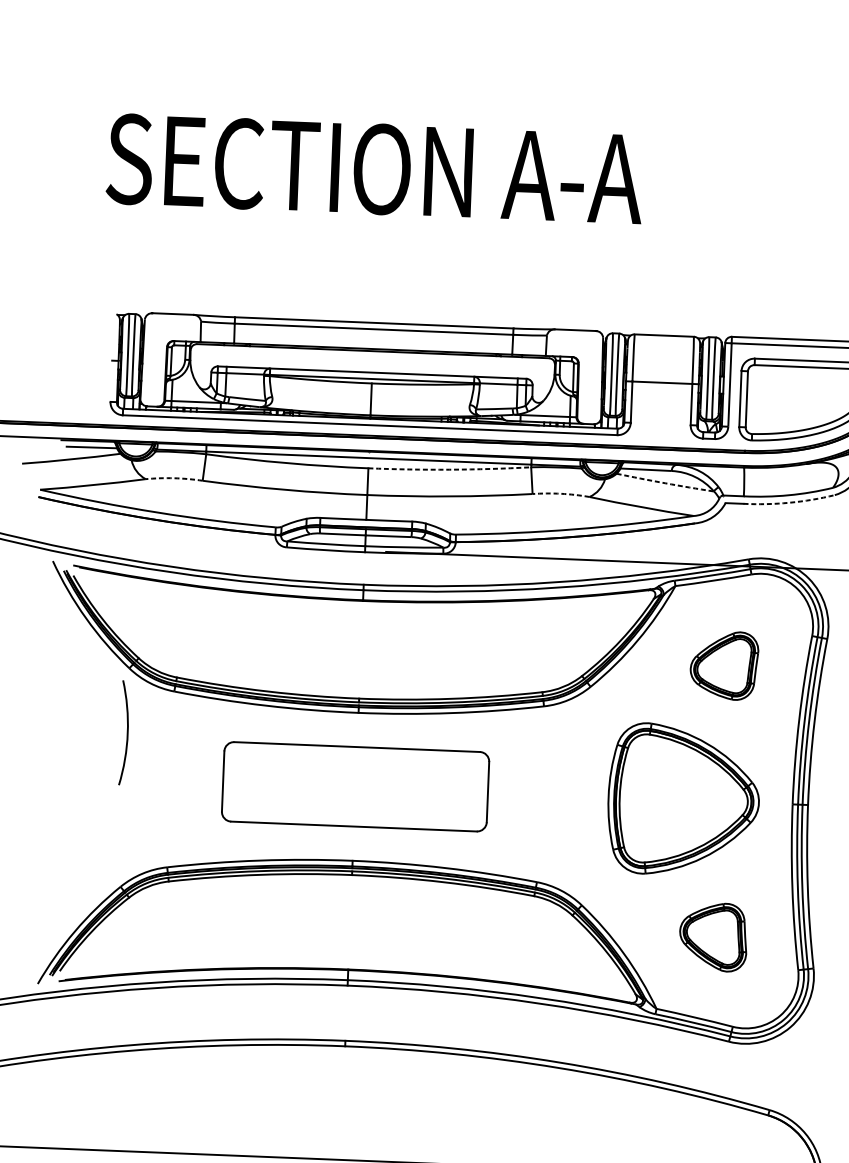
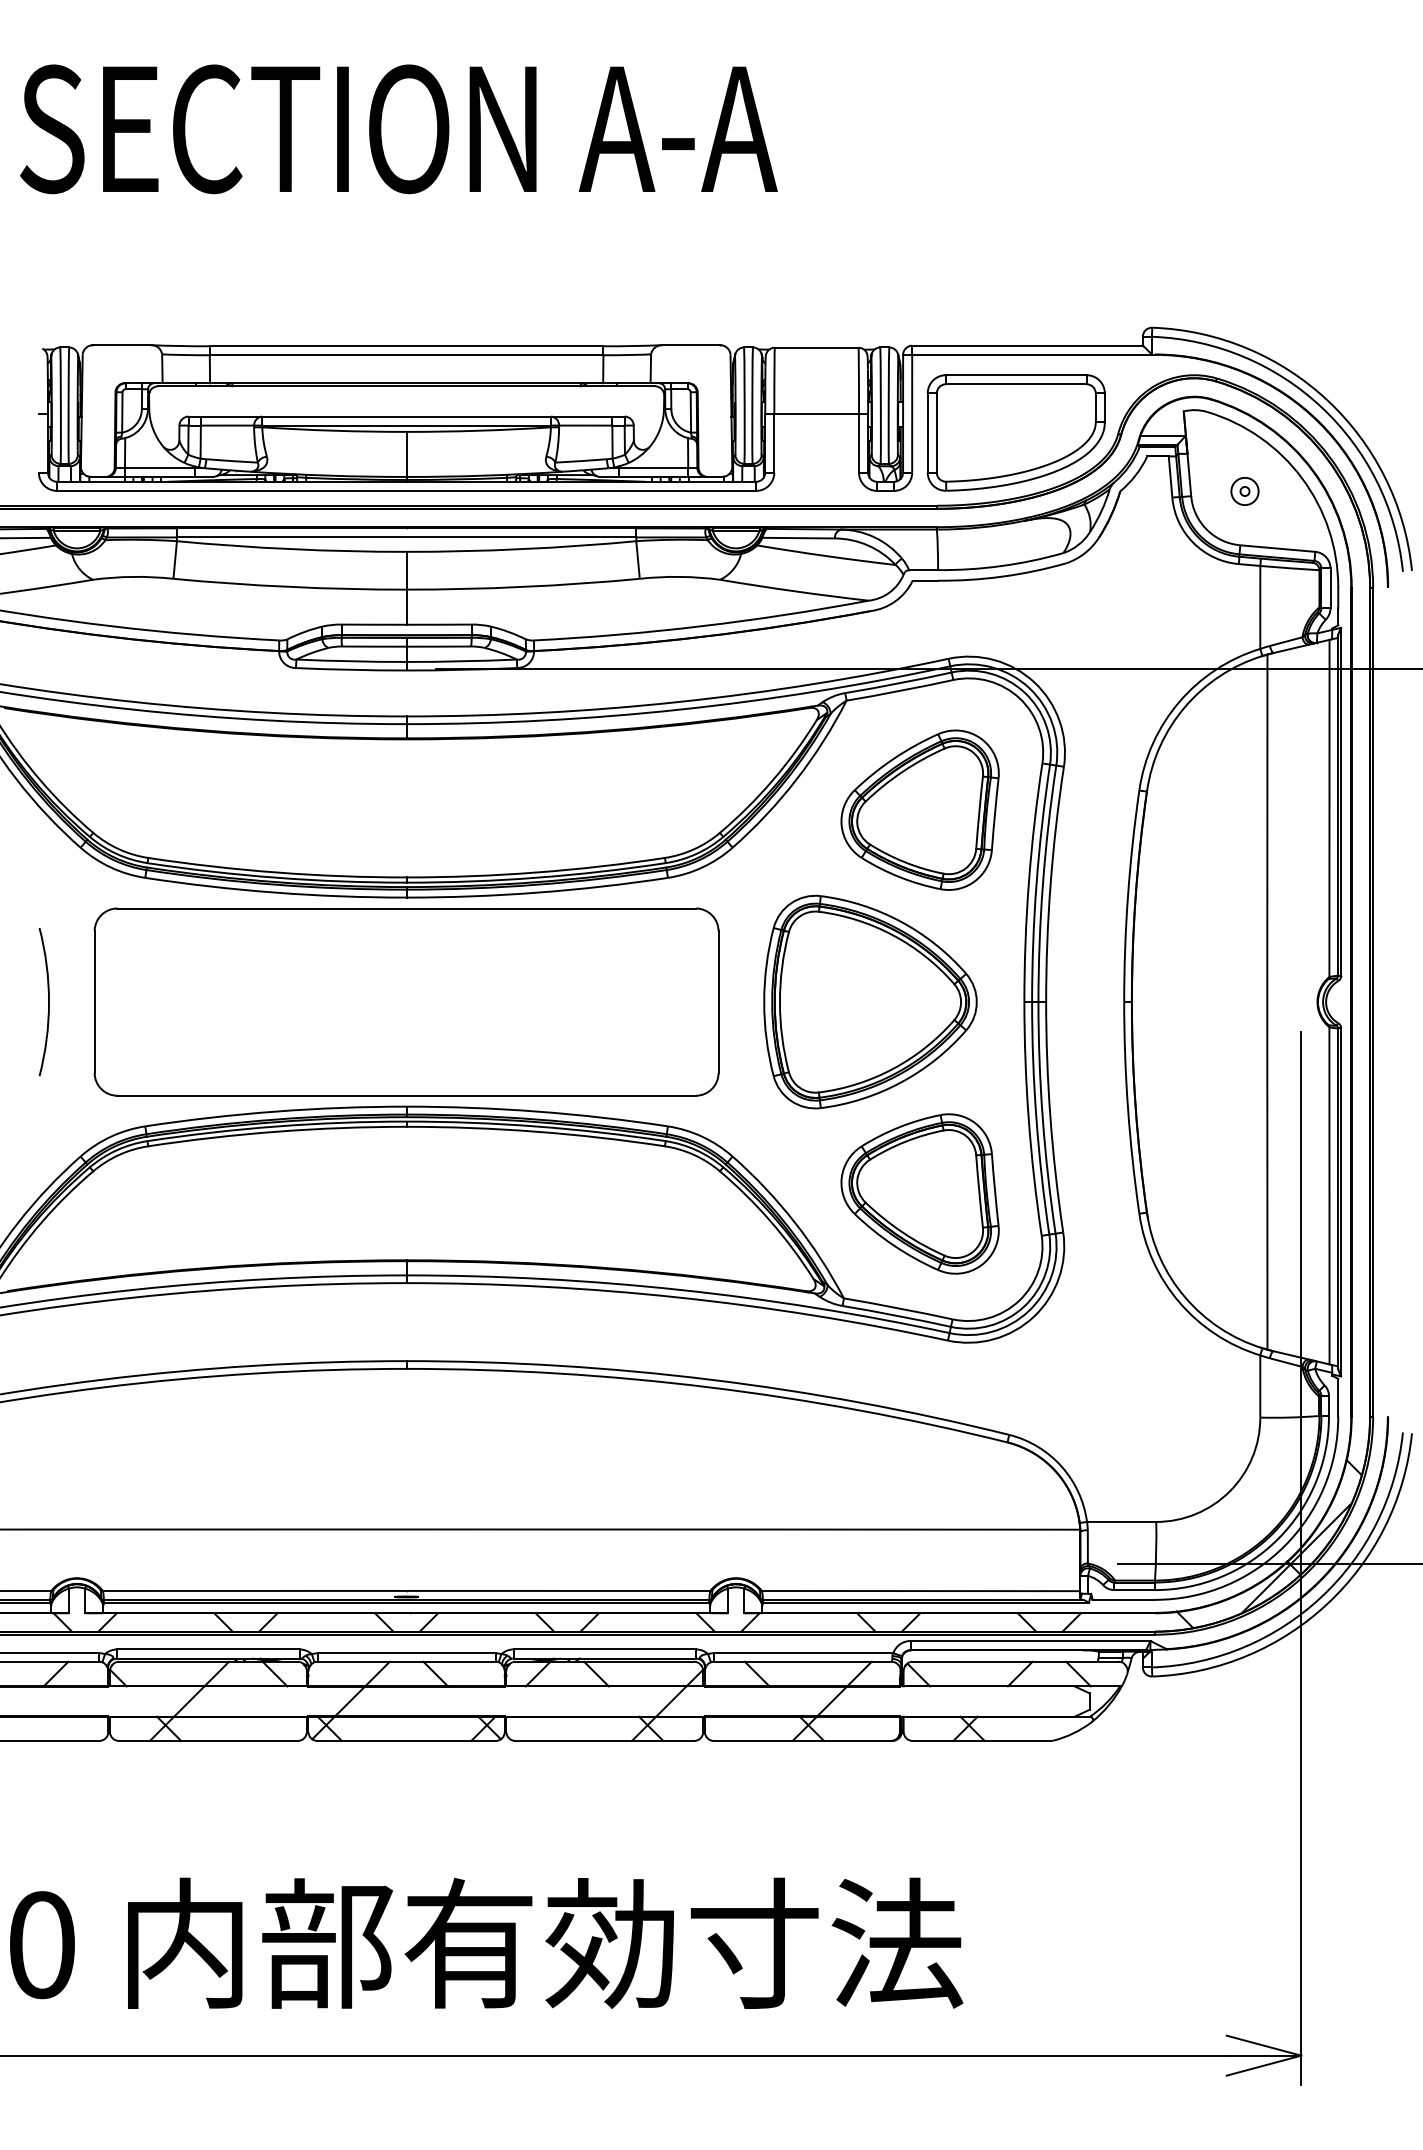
arc: (449, 469) -> (521, 549), dashed -> solid
arc: (174, 477) -> (133, 576), dashed -> solid
arc: (665, 483) -> (826, 556), dashed -> solid
arc: (561, 493) -> (680, 576), dashed -> solid
arc: (789, 502) -> (1002, 576), dashed -> solid
part: (723, 665) -> (919, 809), size x1.67
arc: (127, 733) -> (48, 1002), moved
part: (355, 786) -> (406, 1001), size x1.67
part: (713, 936) -> (919, 1193), size x1.67

